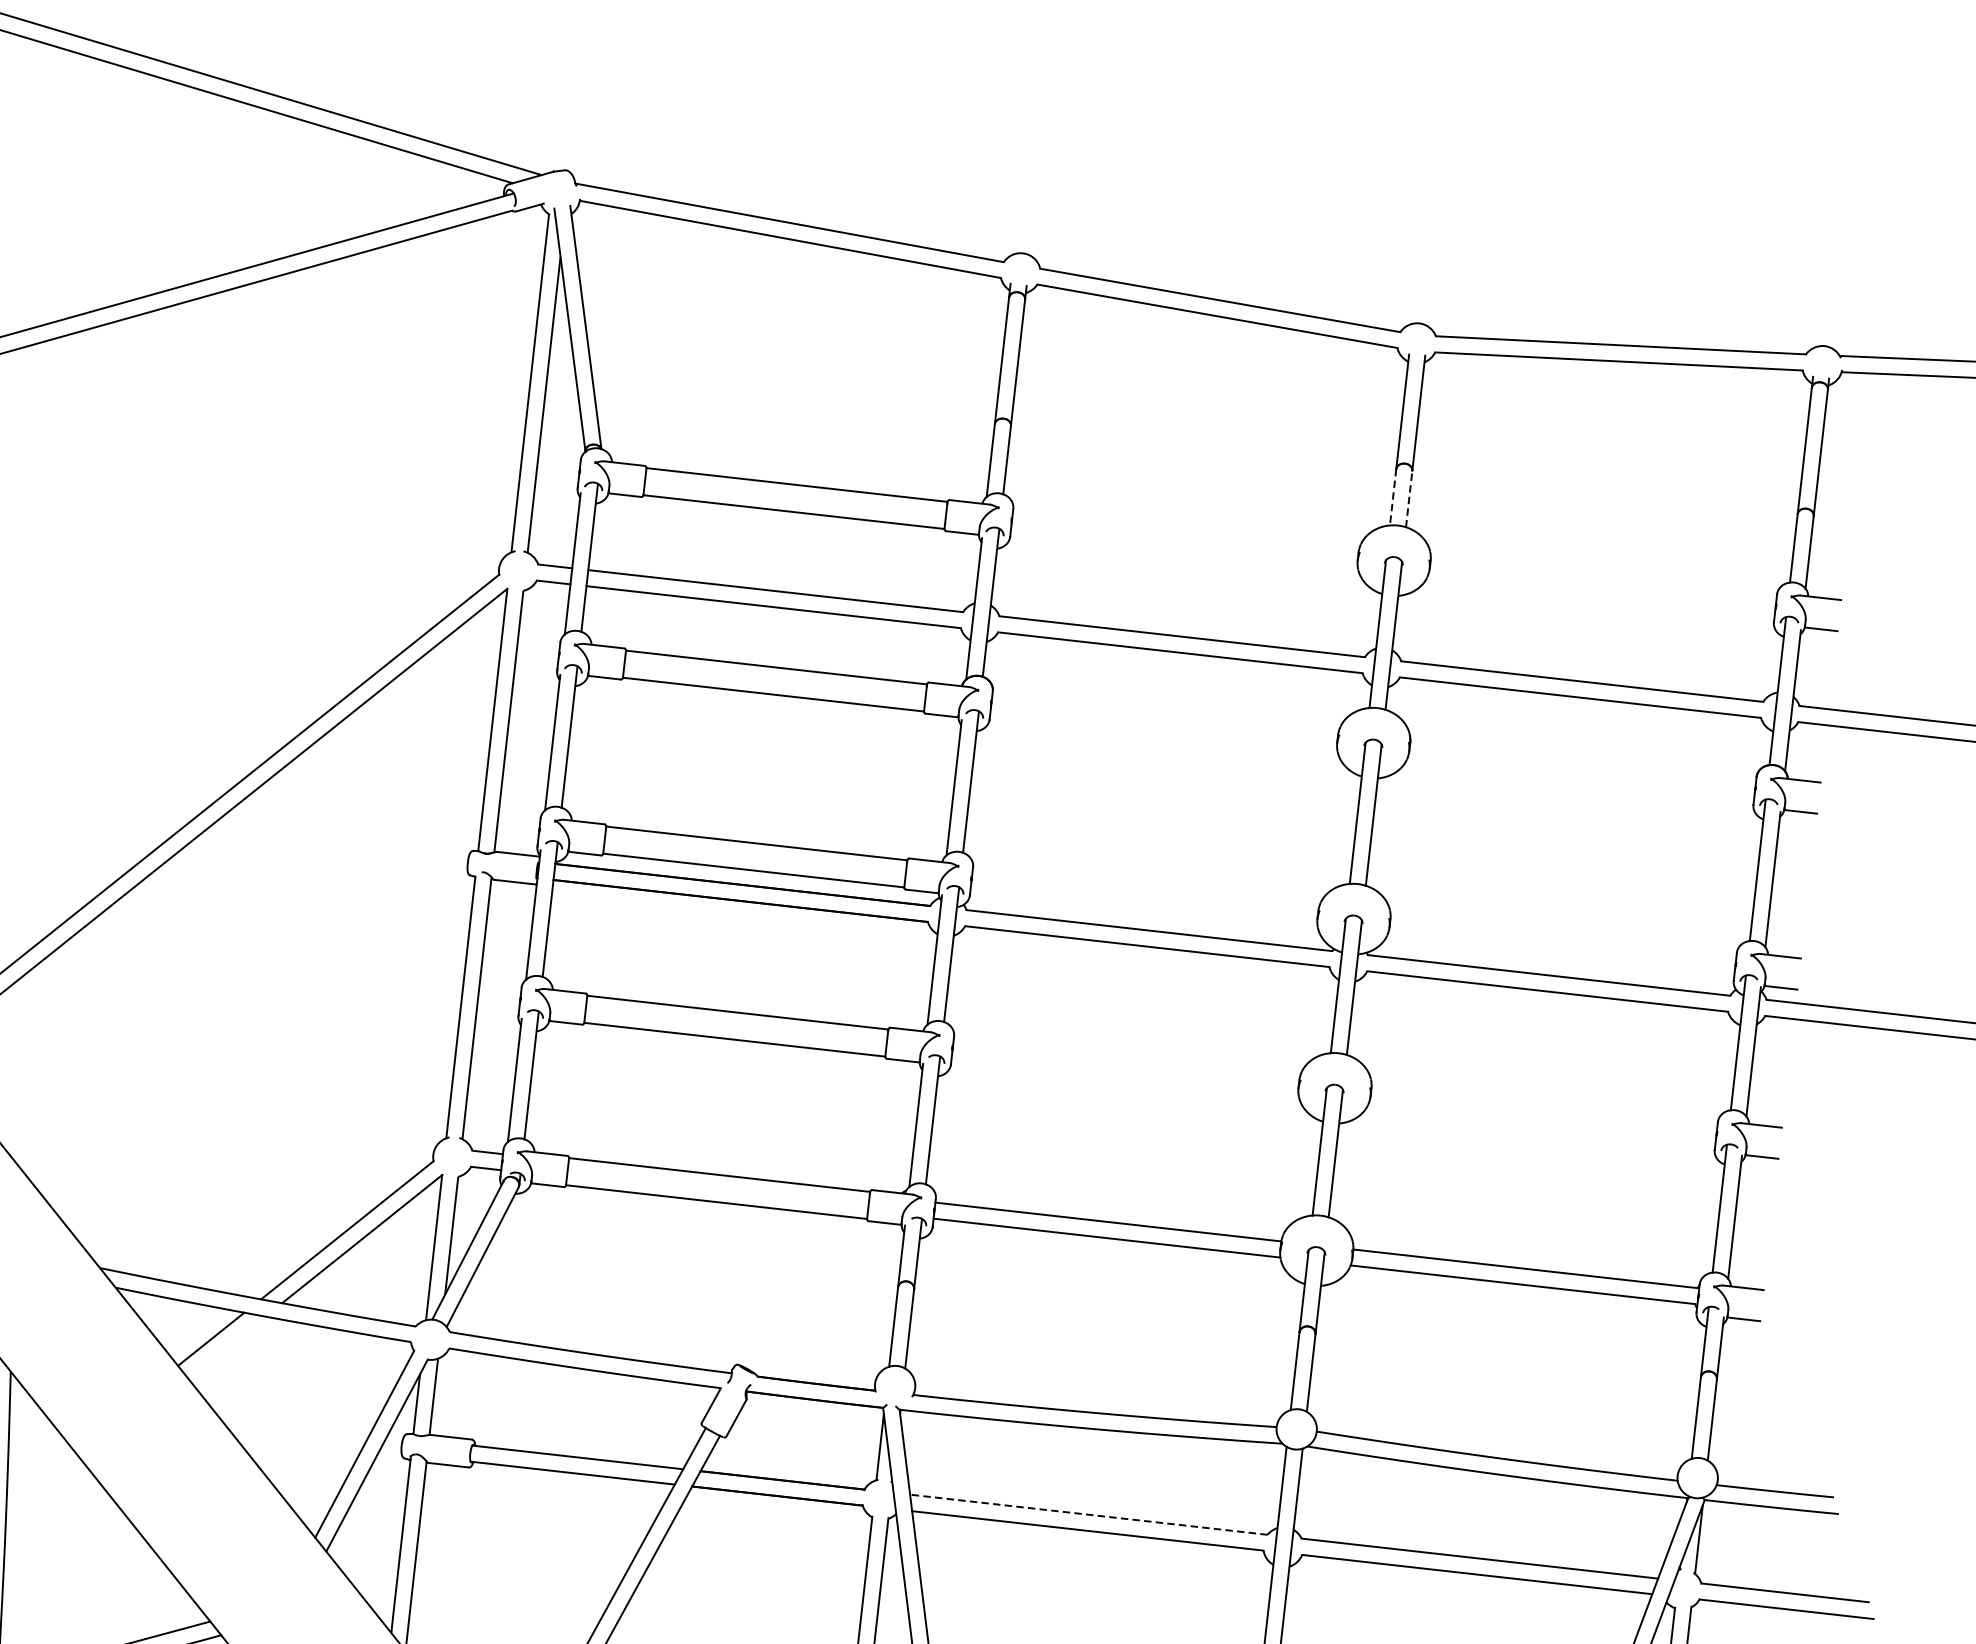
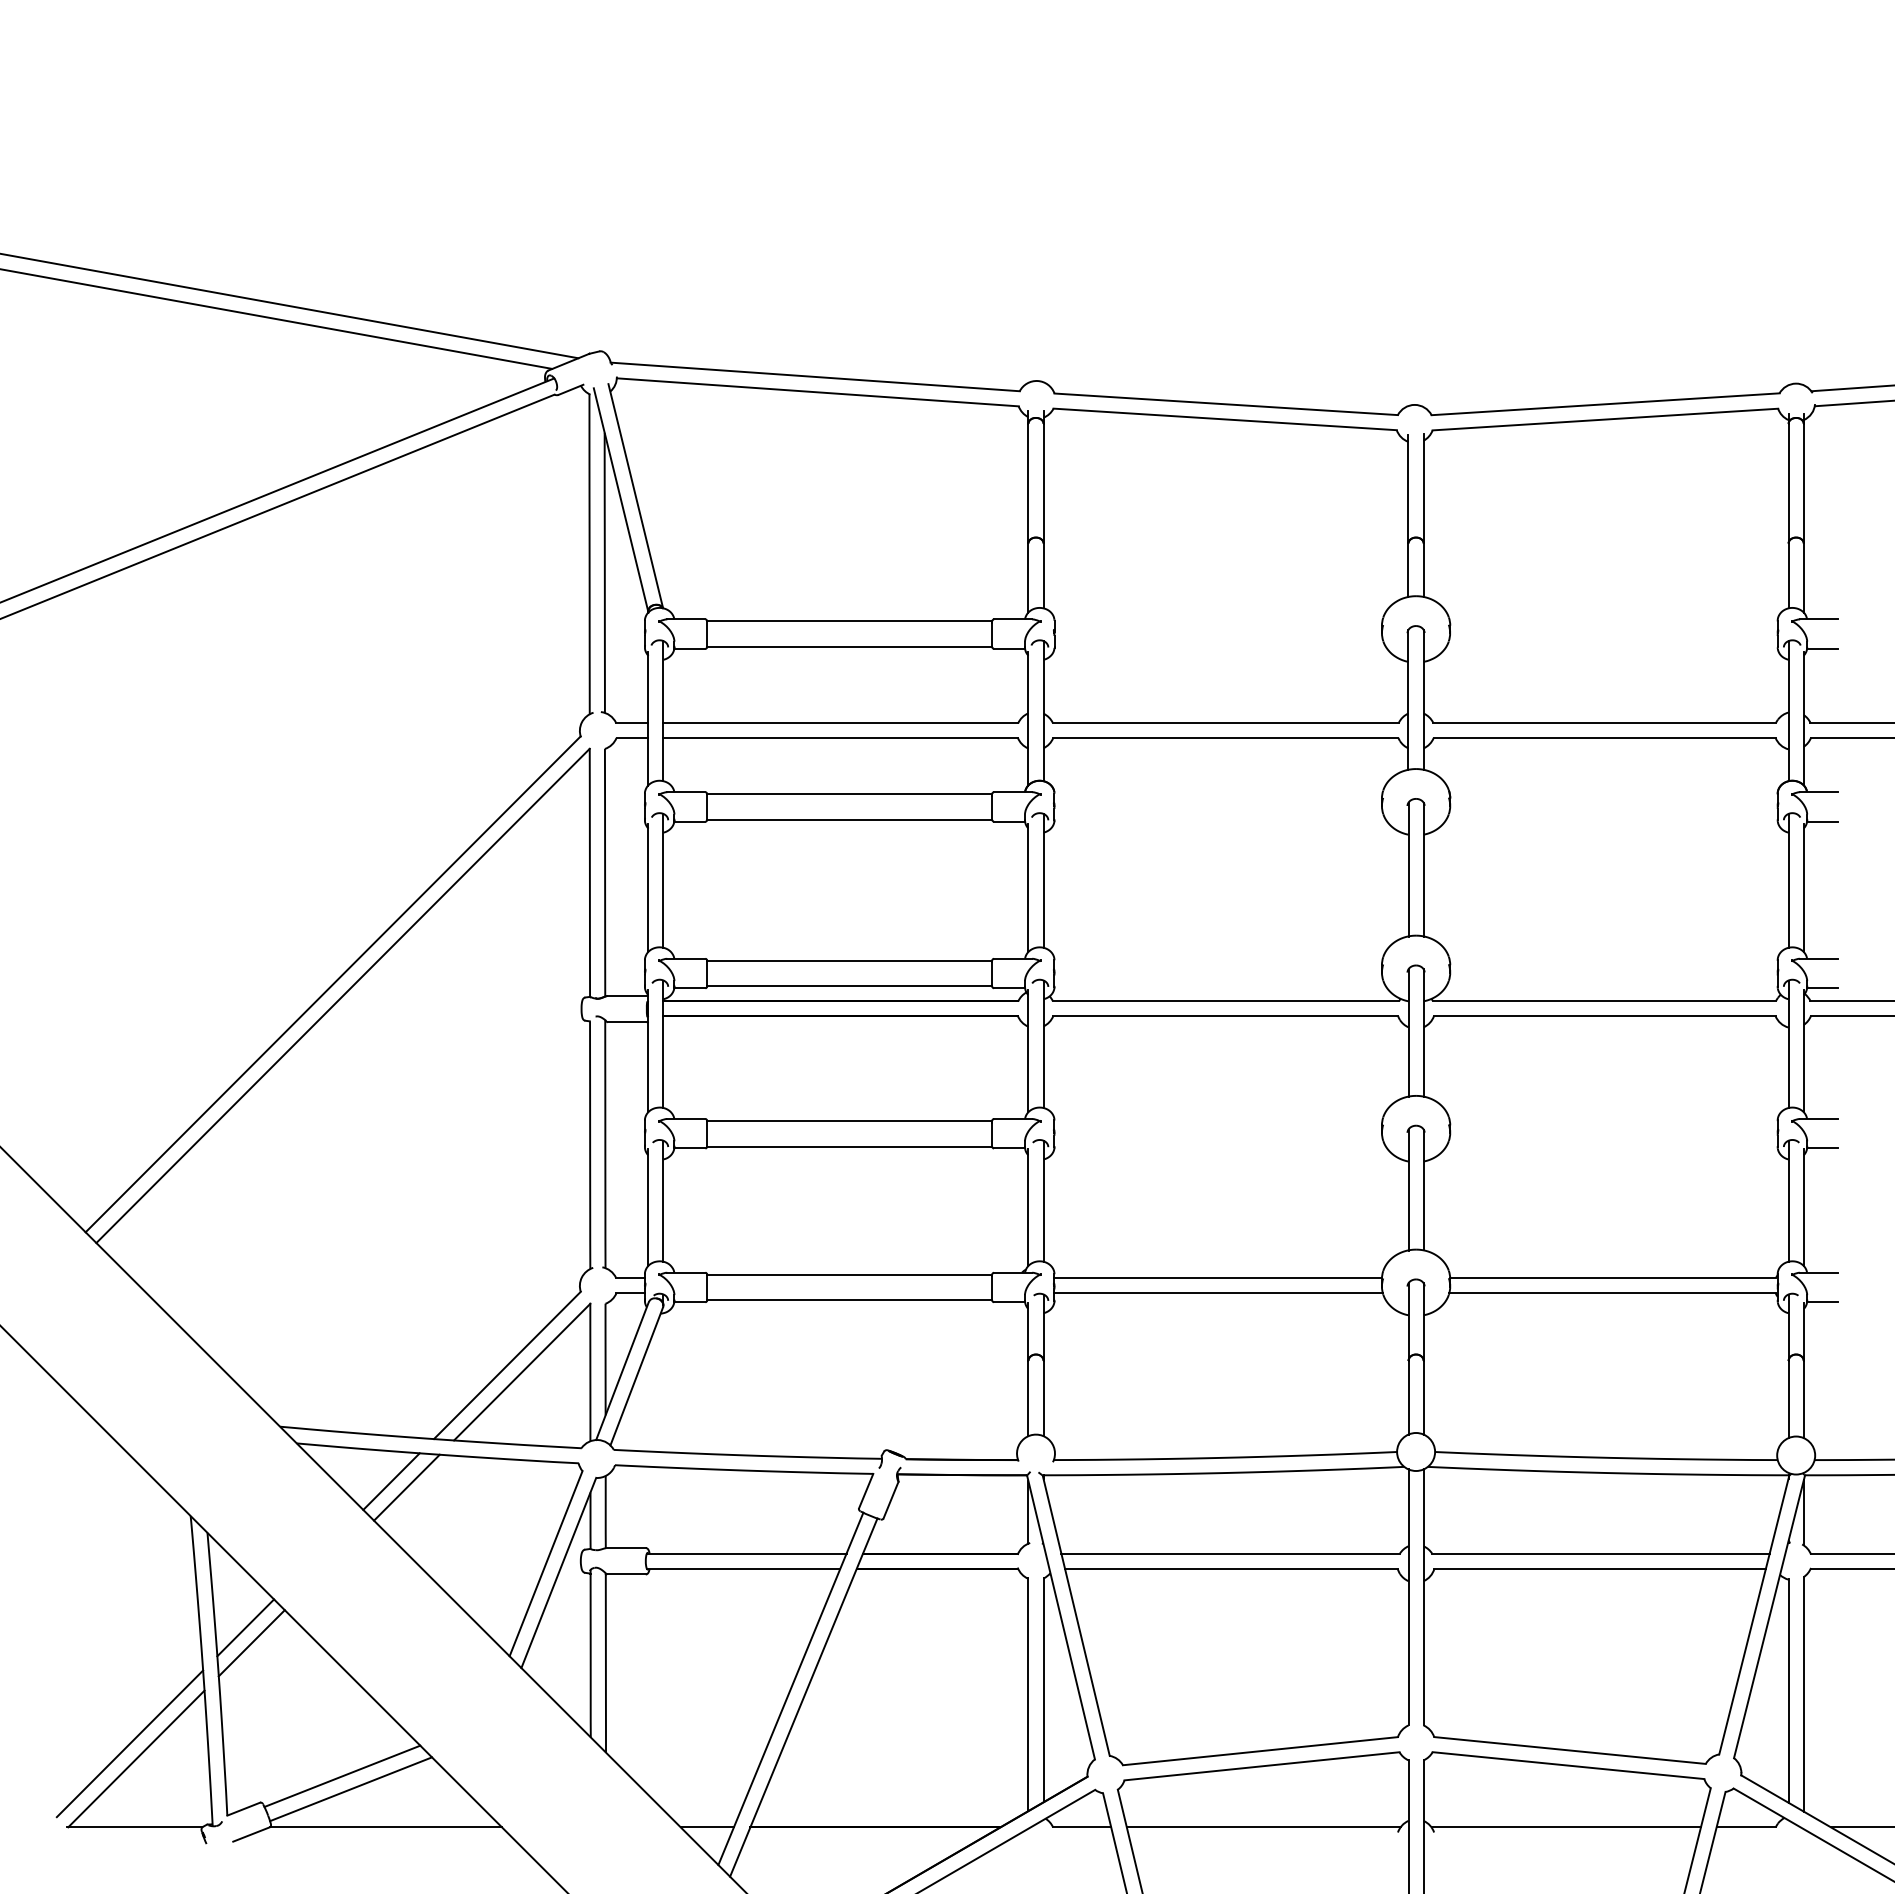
line: (1393, 497) -> (1408, 570), dashed -> solid
line: (1408, 499) -> (1423, 570), dashed -> solid
line: (226, 1347) -> (406, 1487), added
line: (39, 1476) -> (245, 1627), added
line: (44, 1493) -> (251, 1643), added
line: (1088, 1514) -> (1230, 1553), dashed -> solid

